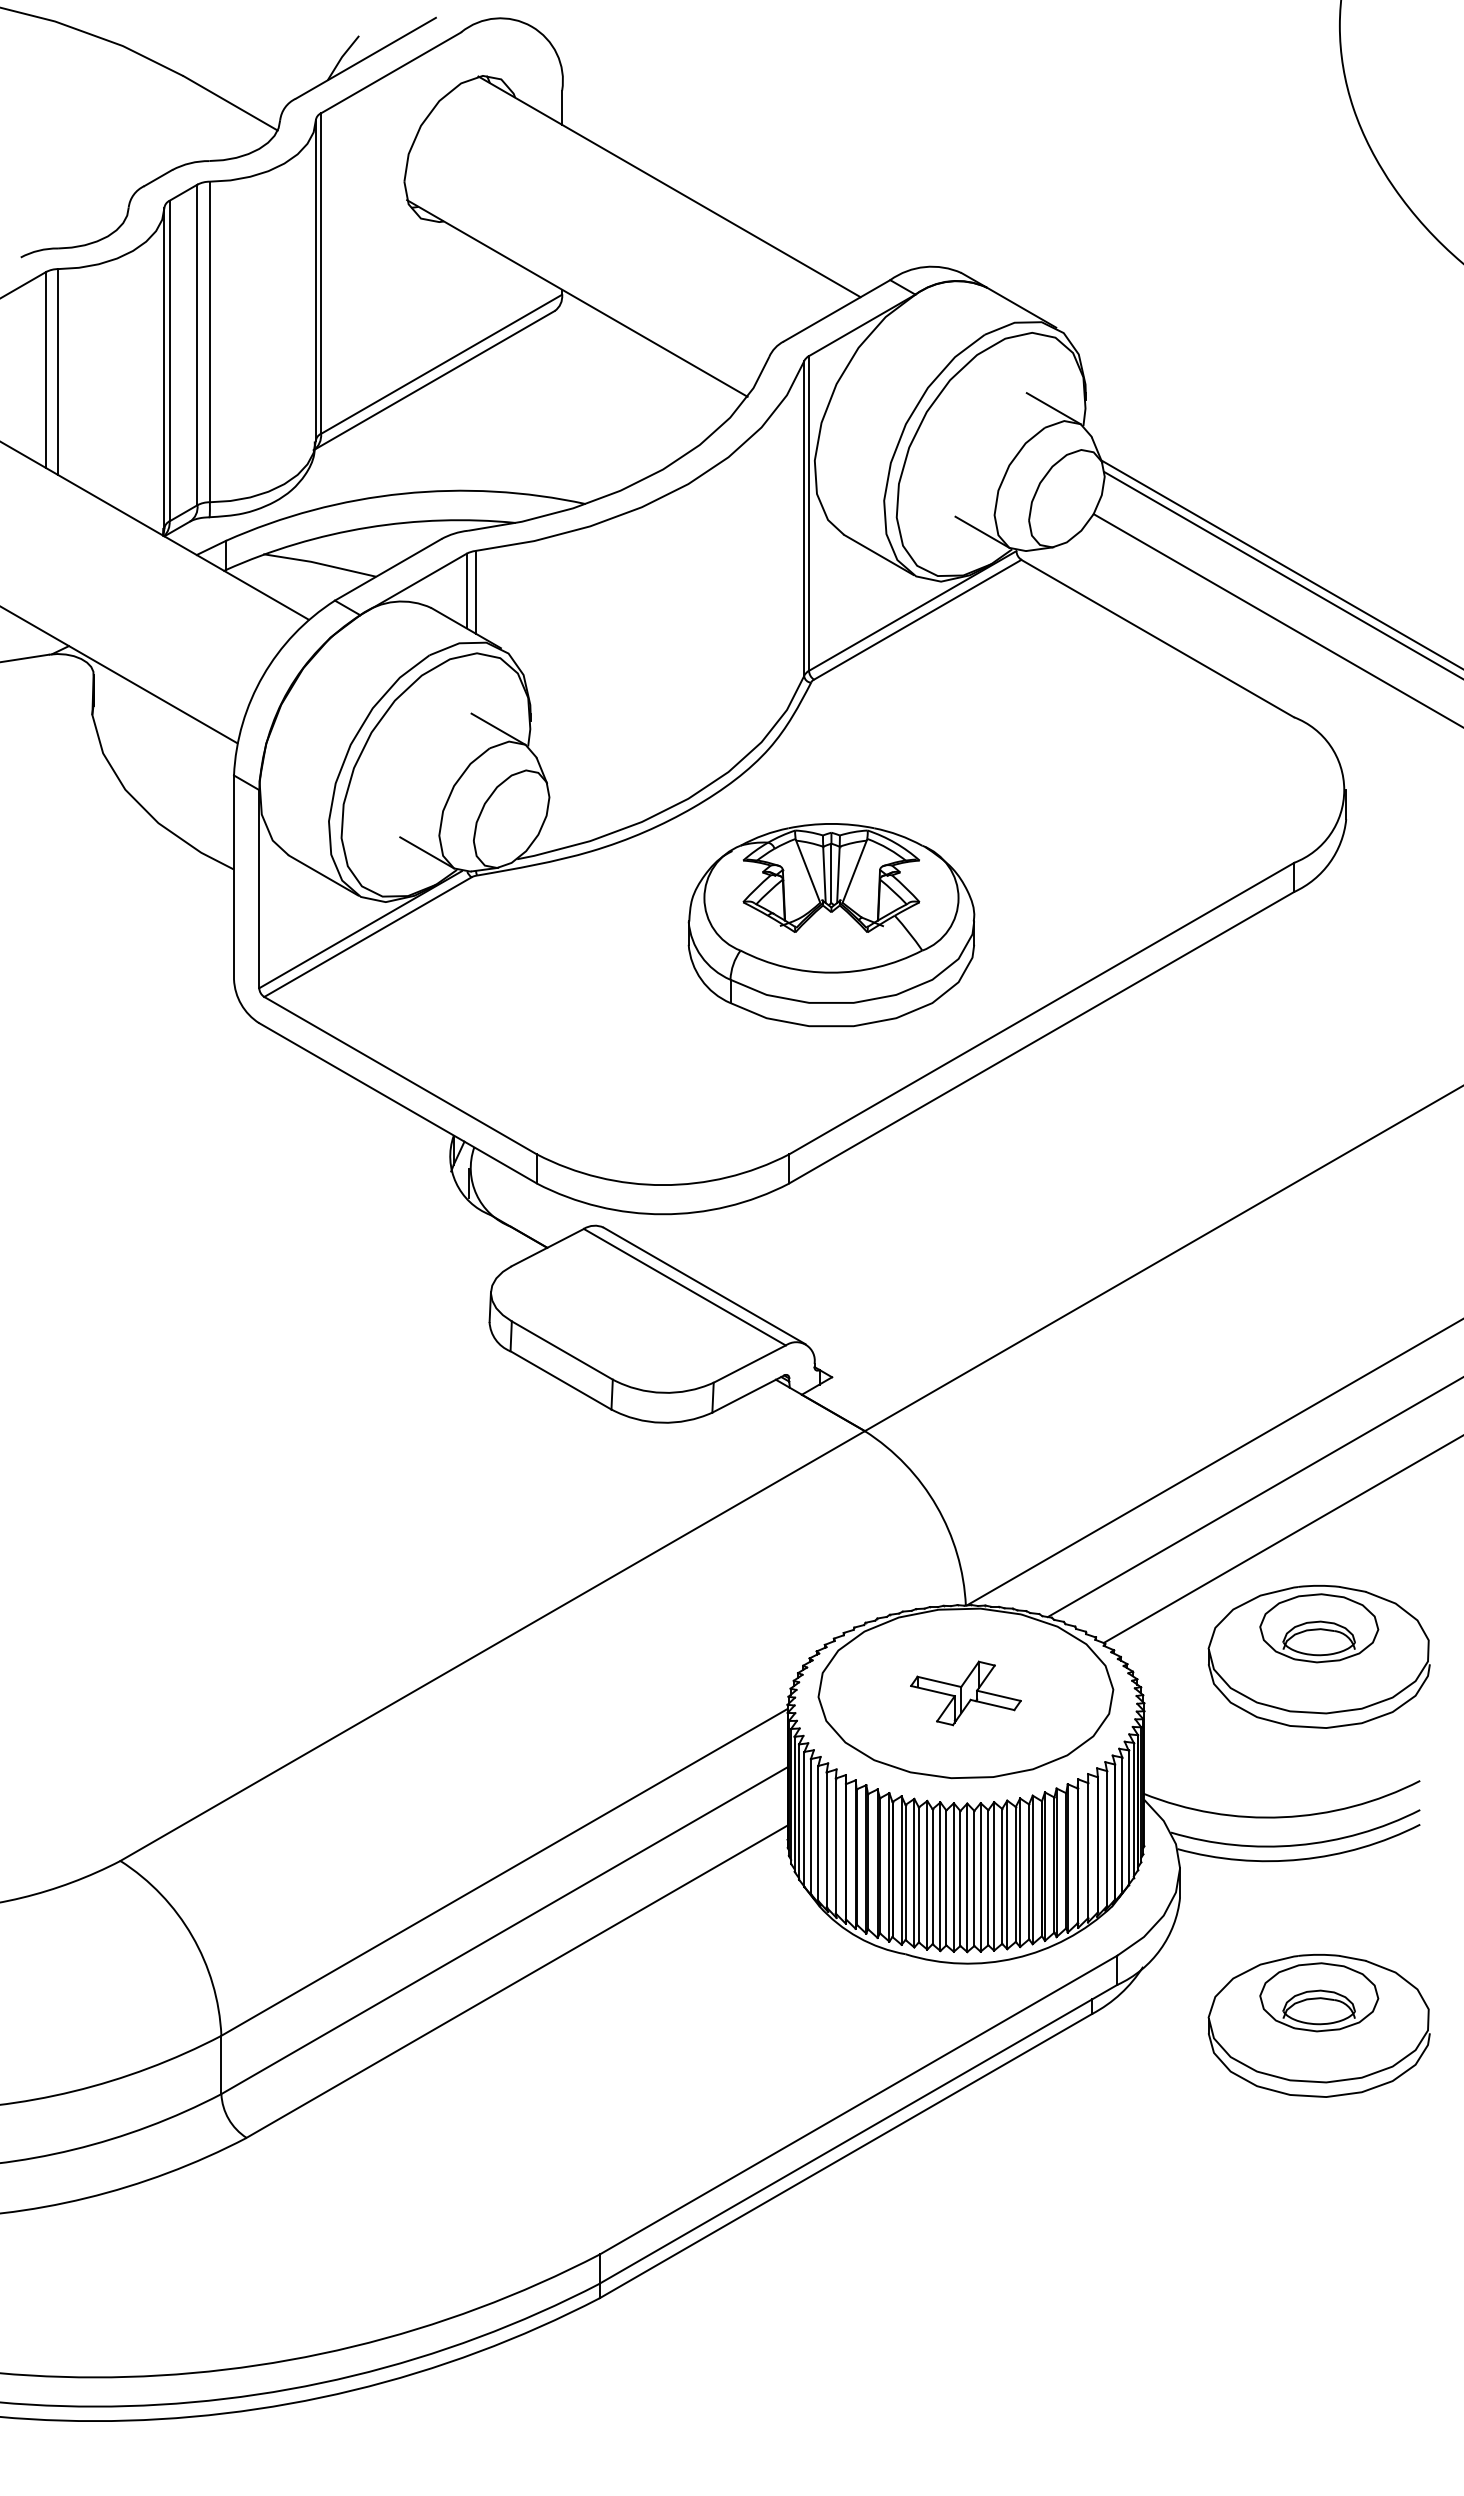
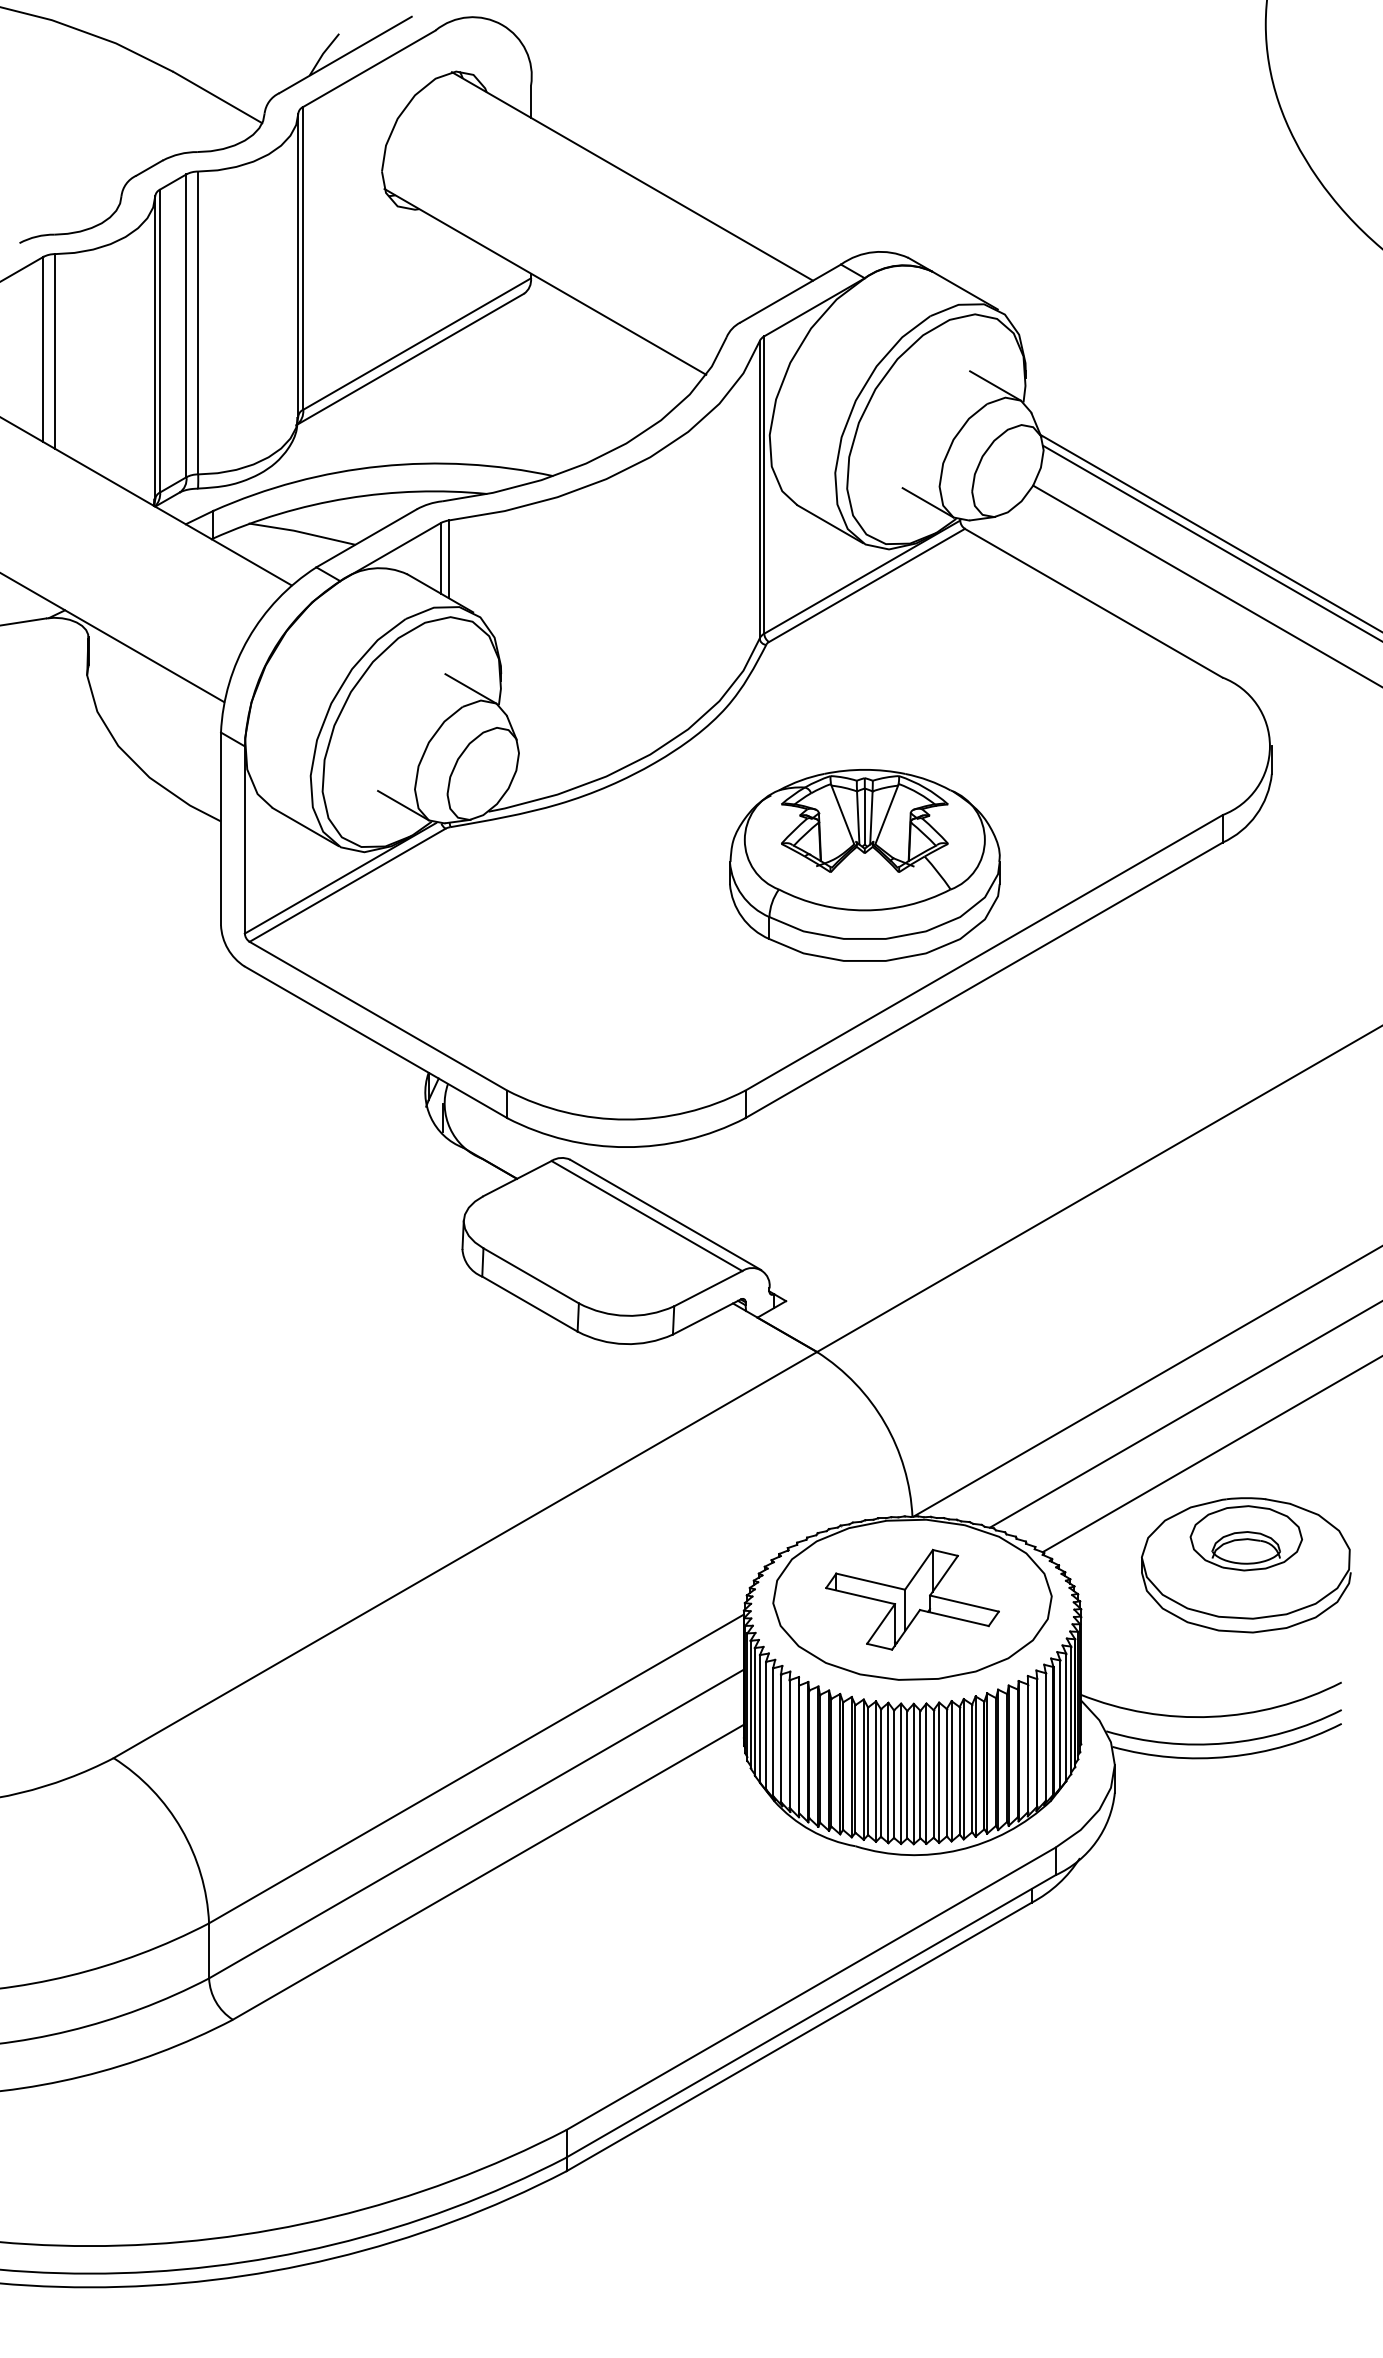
part: (831, 925) -> (864, 865), moved
part: (965, 1693) -> (912, 1599), size x1.67
part: (1318, 2025) -> (1245, 1913), removed

